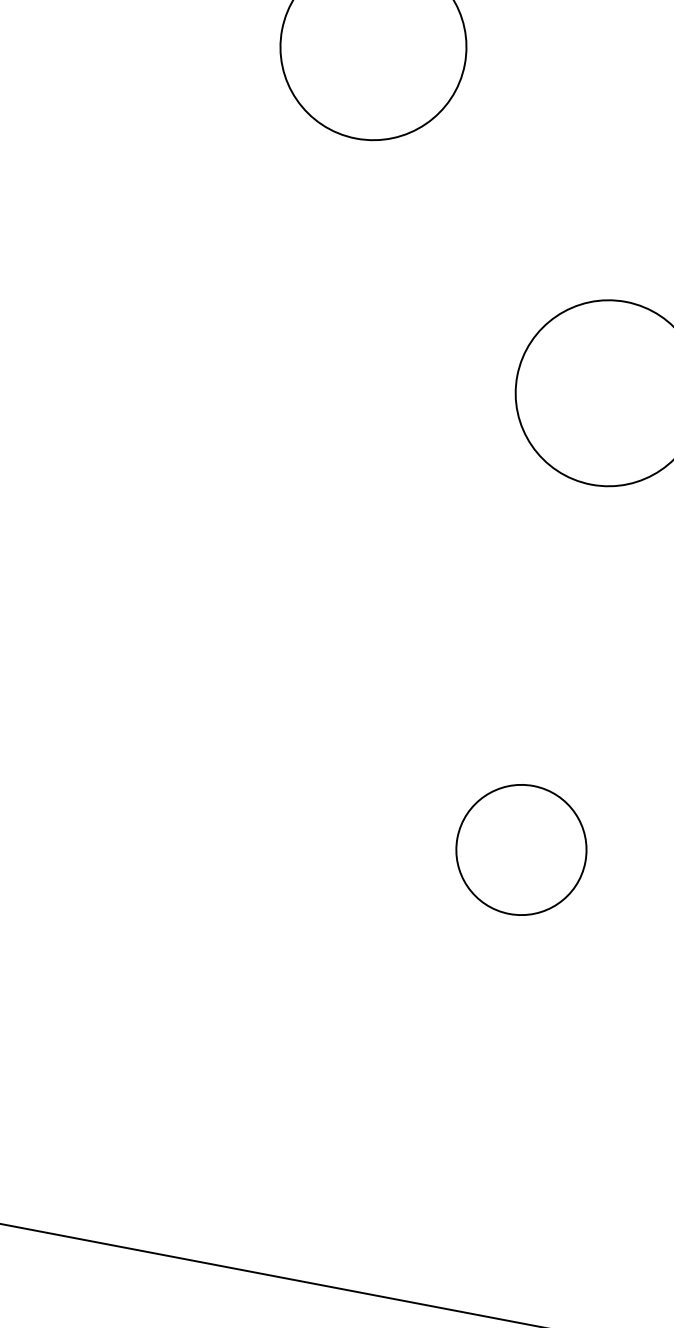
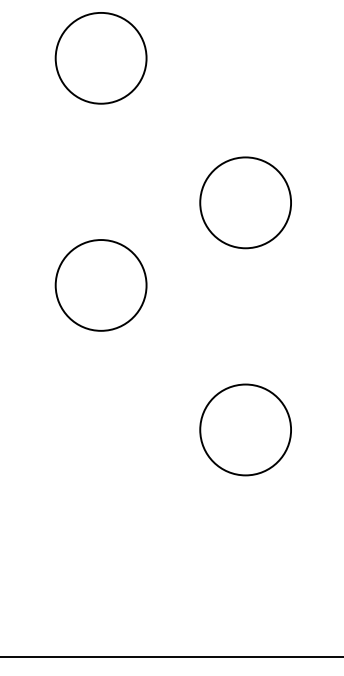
circle: (285, 503) -> (100, 285), added
circle: (521, 848) -> (245, 429), size x1.43

